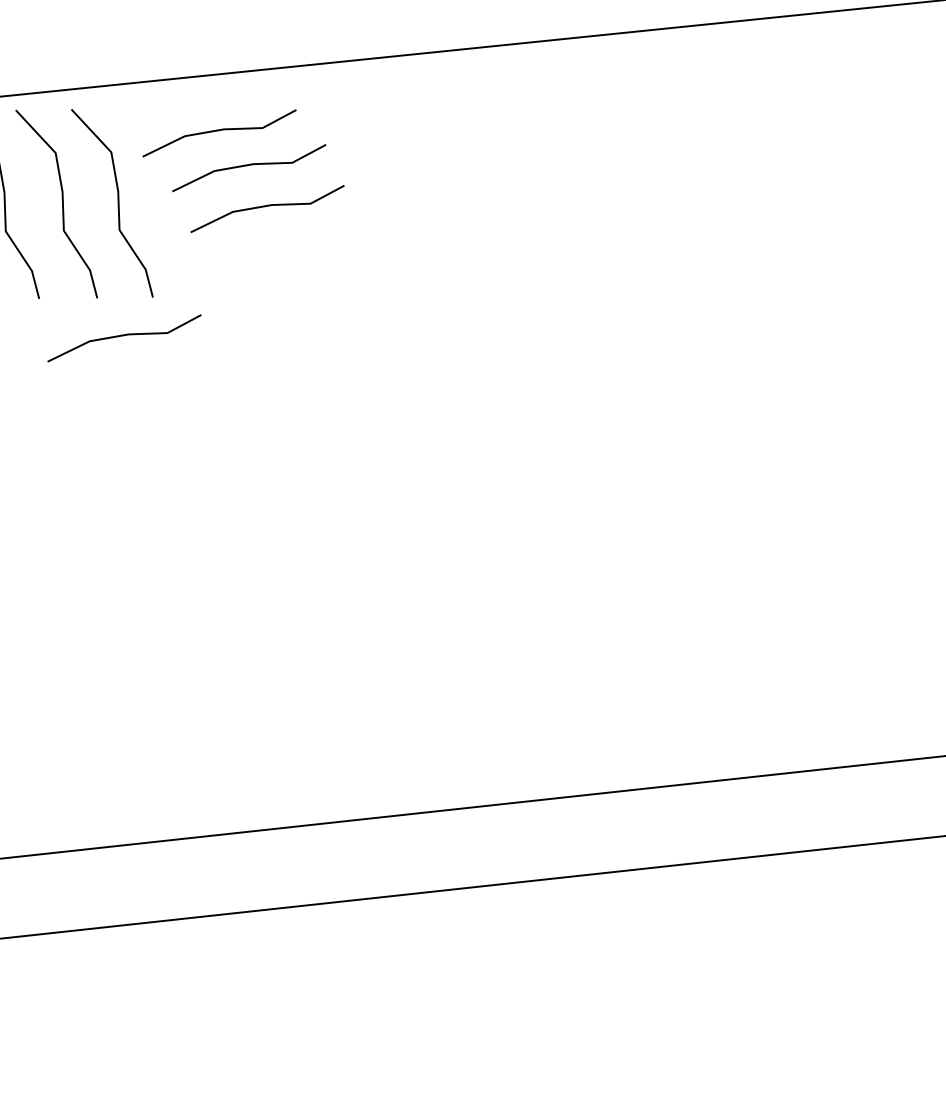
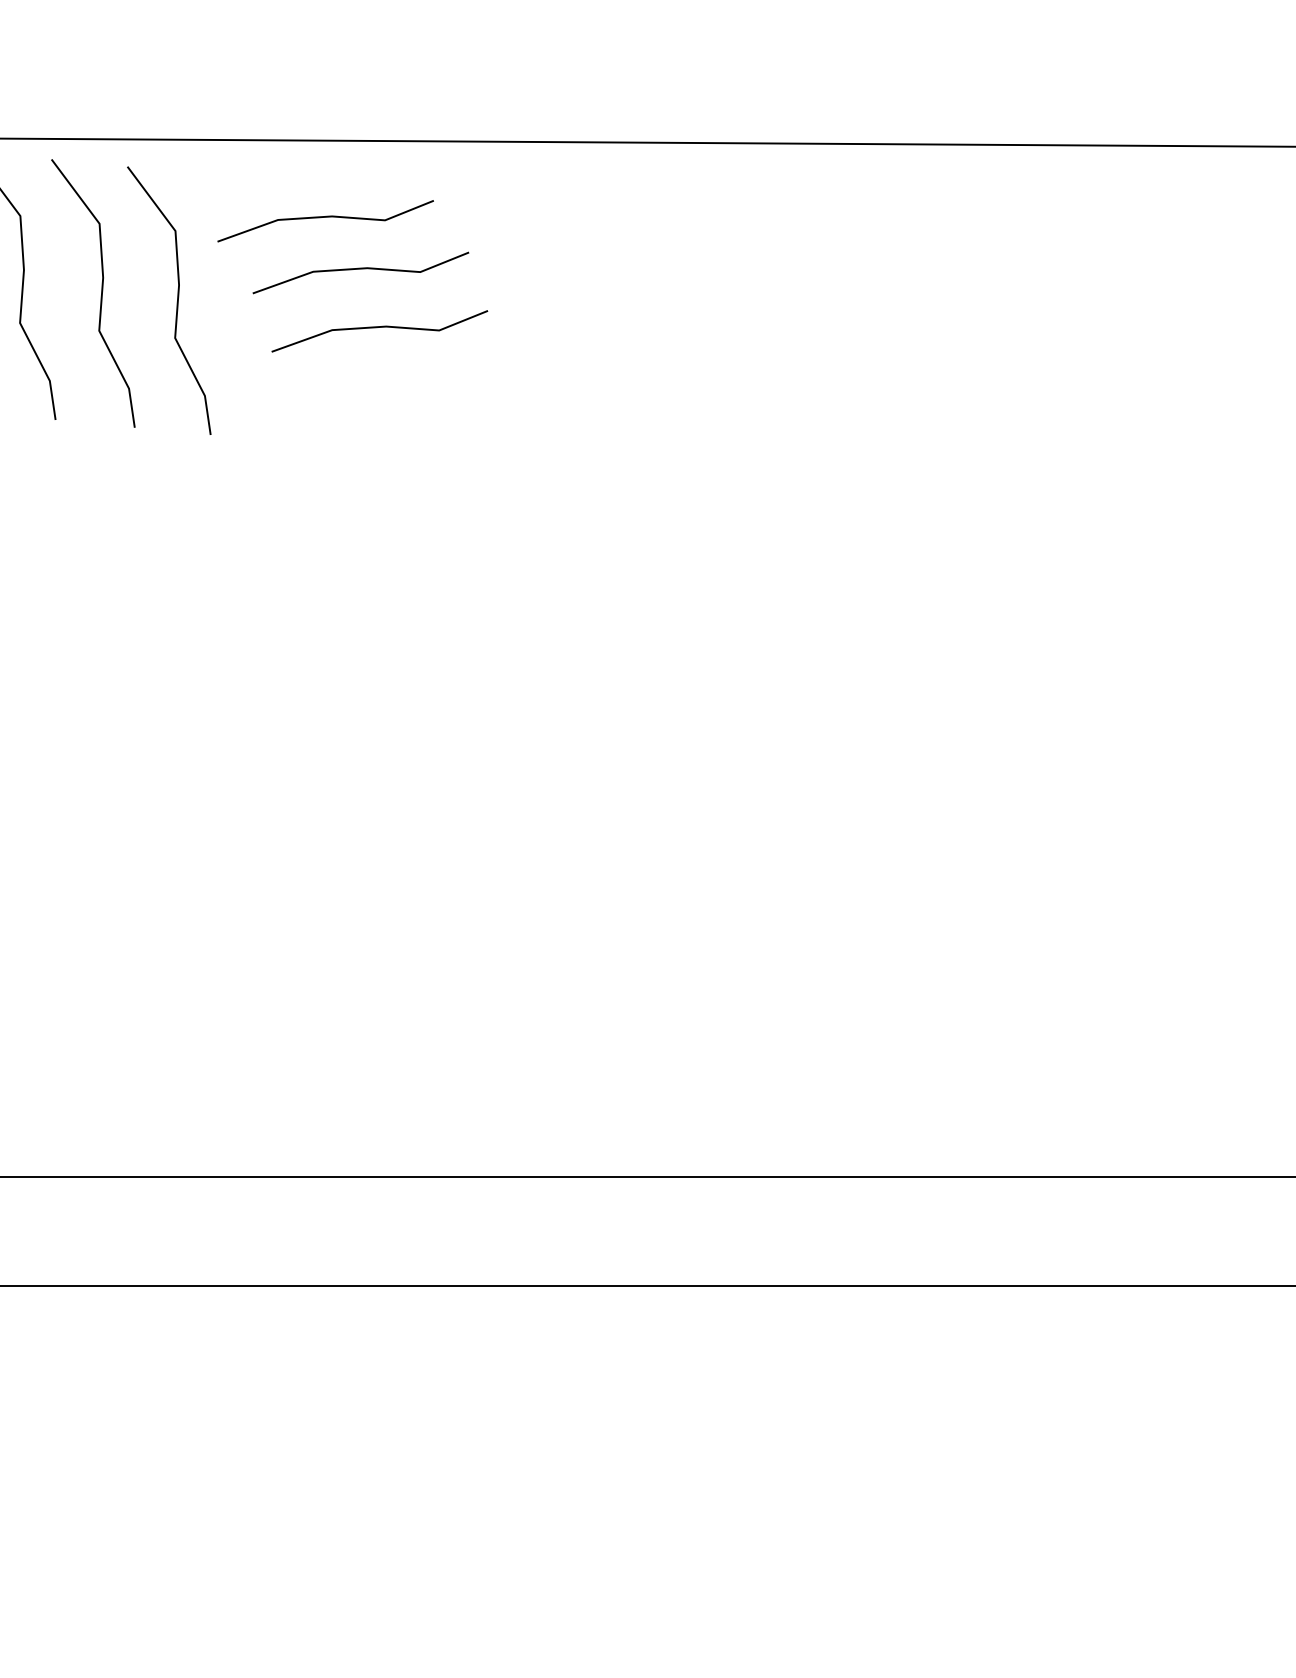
line: (123, 335) -> (165, 482), removed

